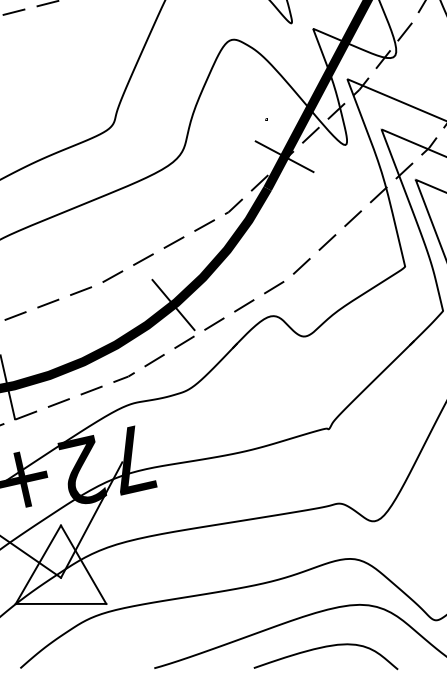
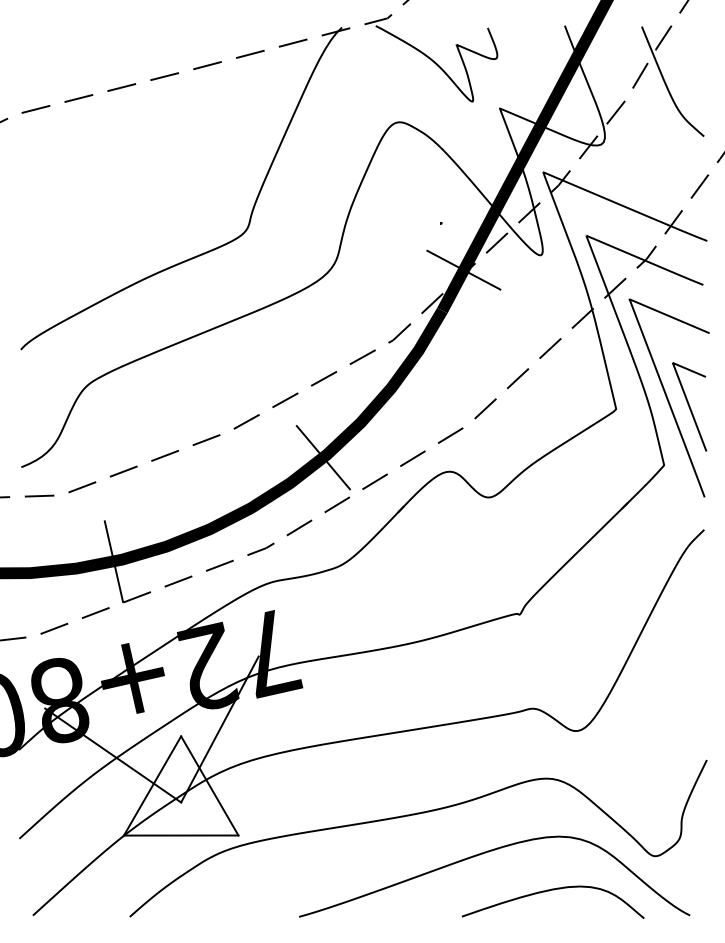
curve: (323, 648) -> (549, 891), moved

